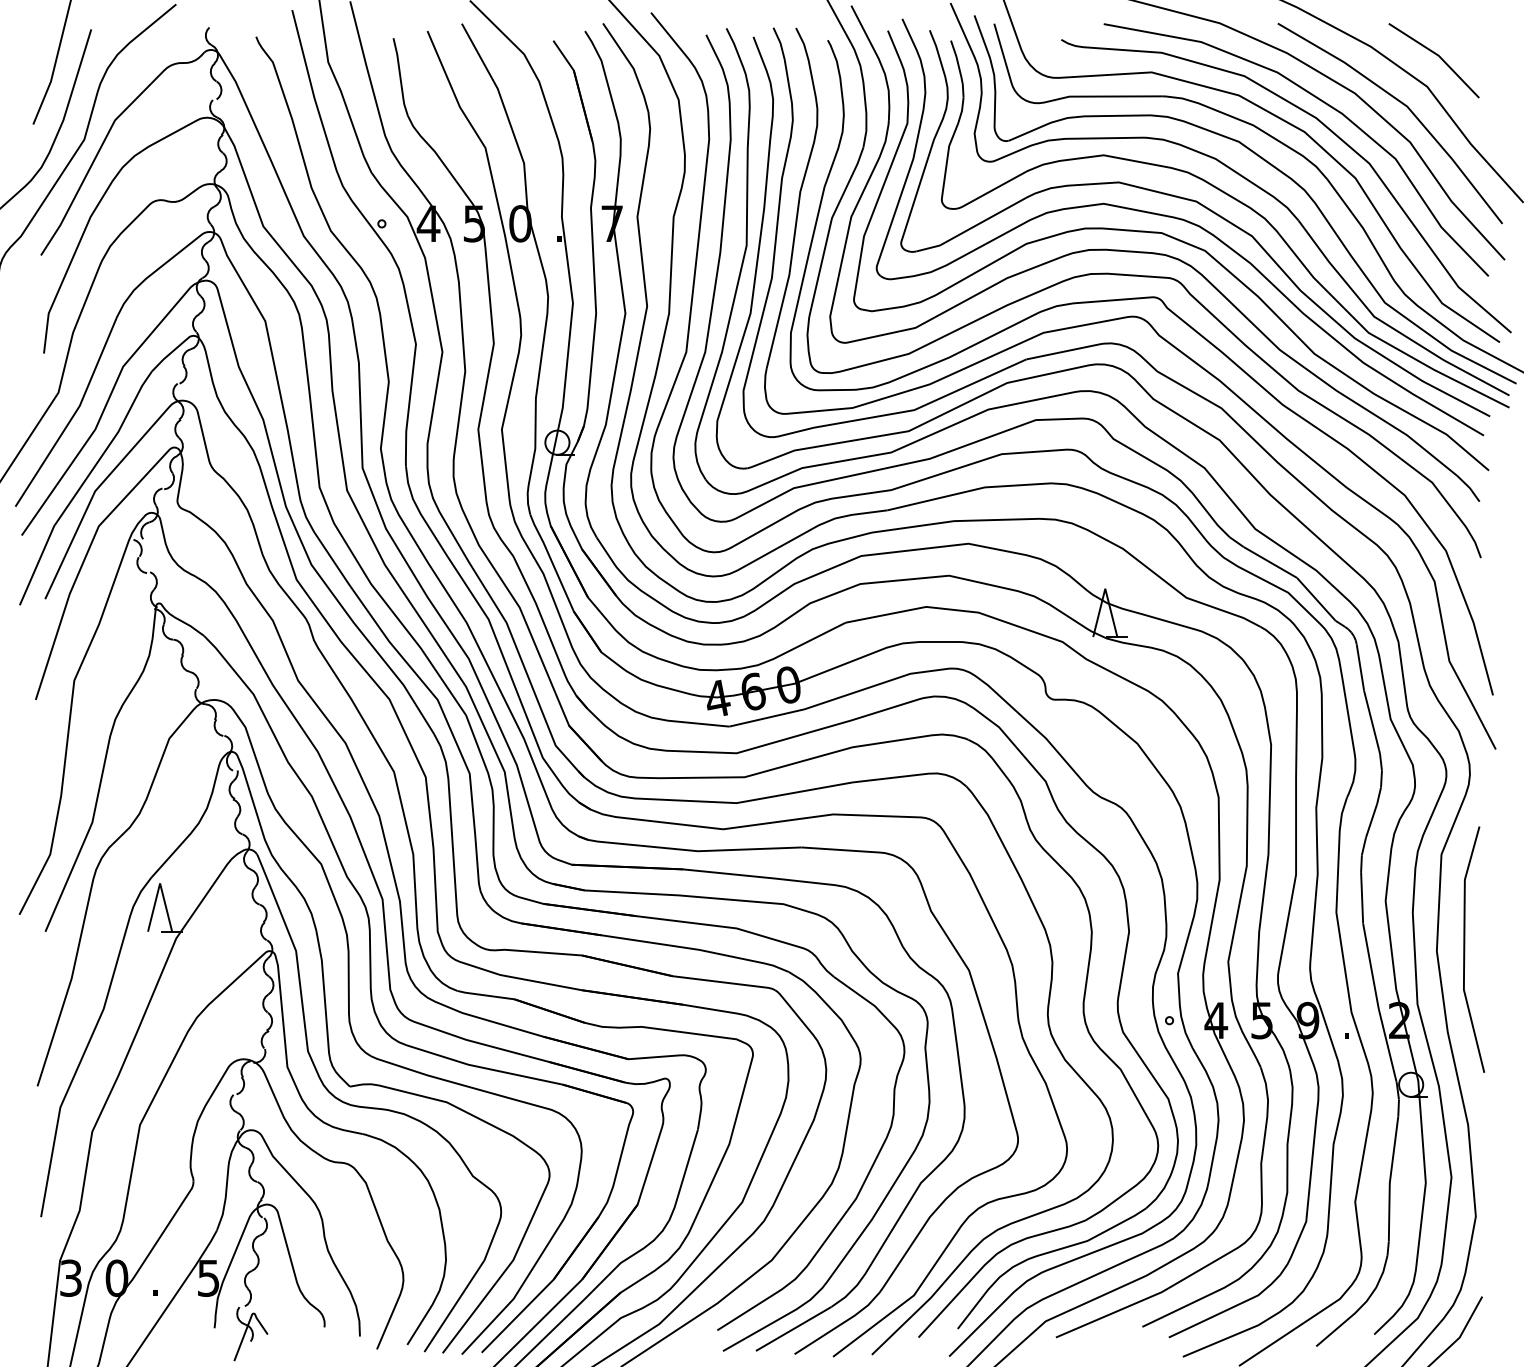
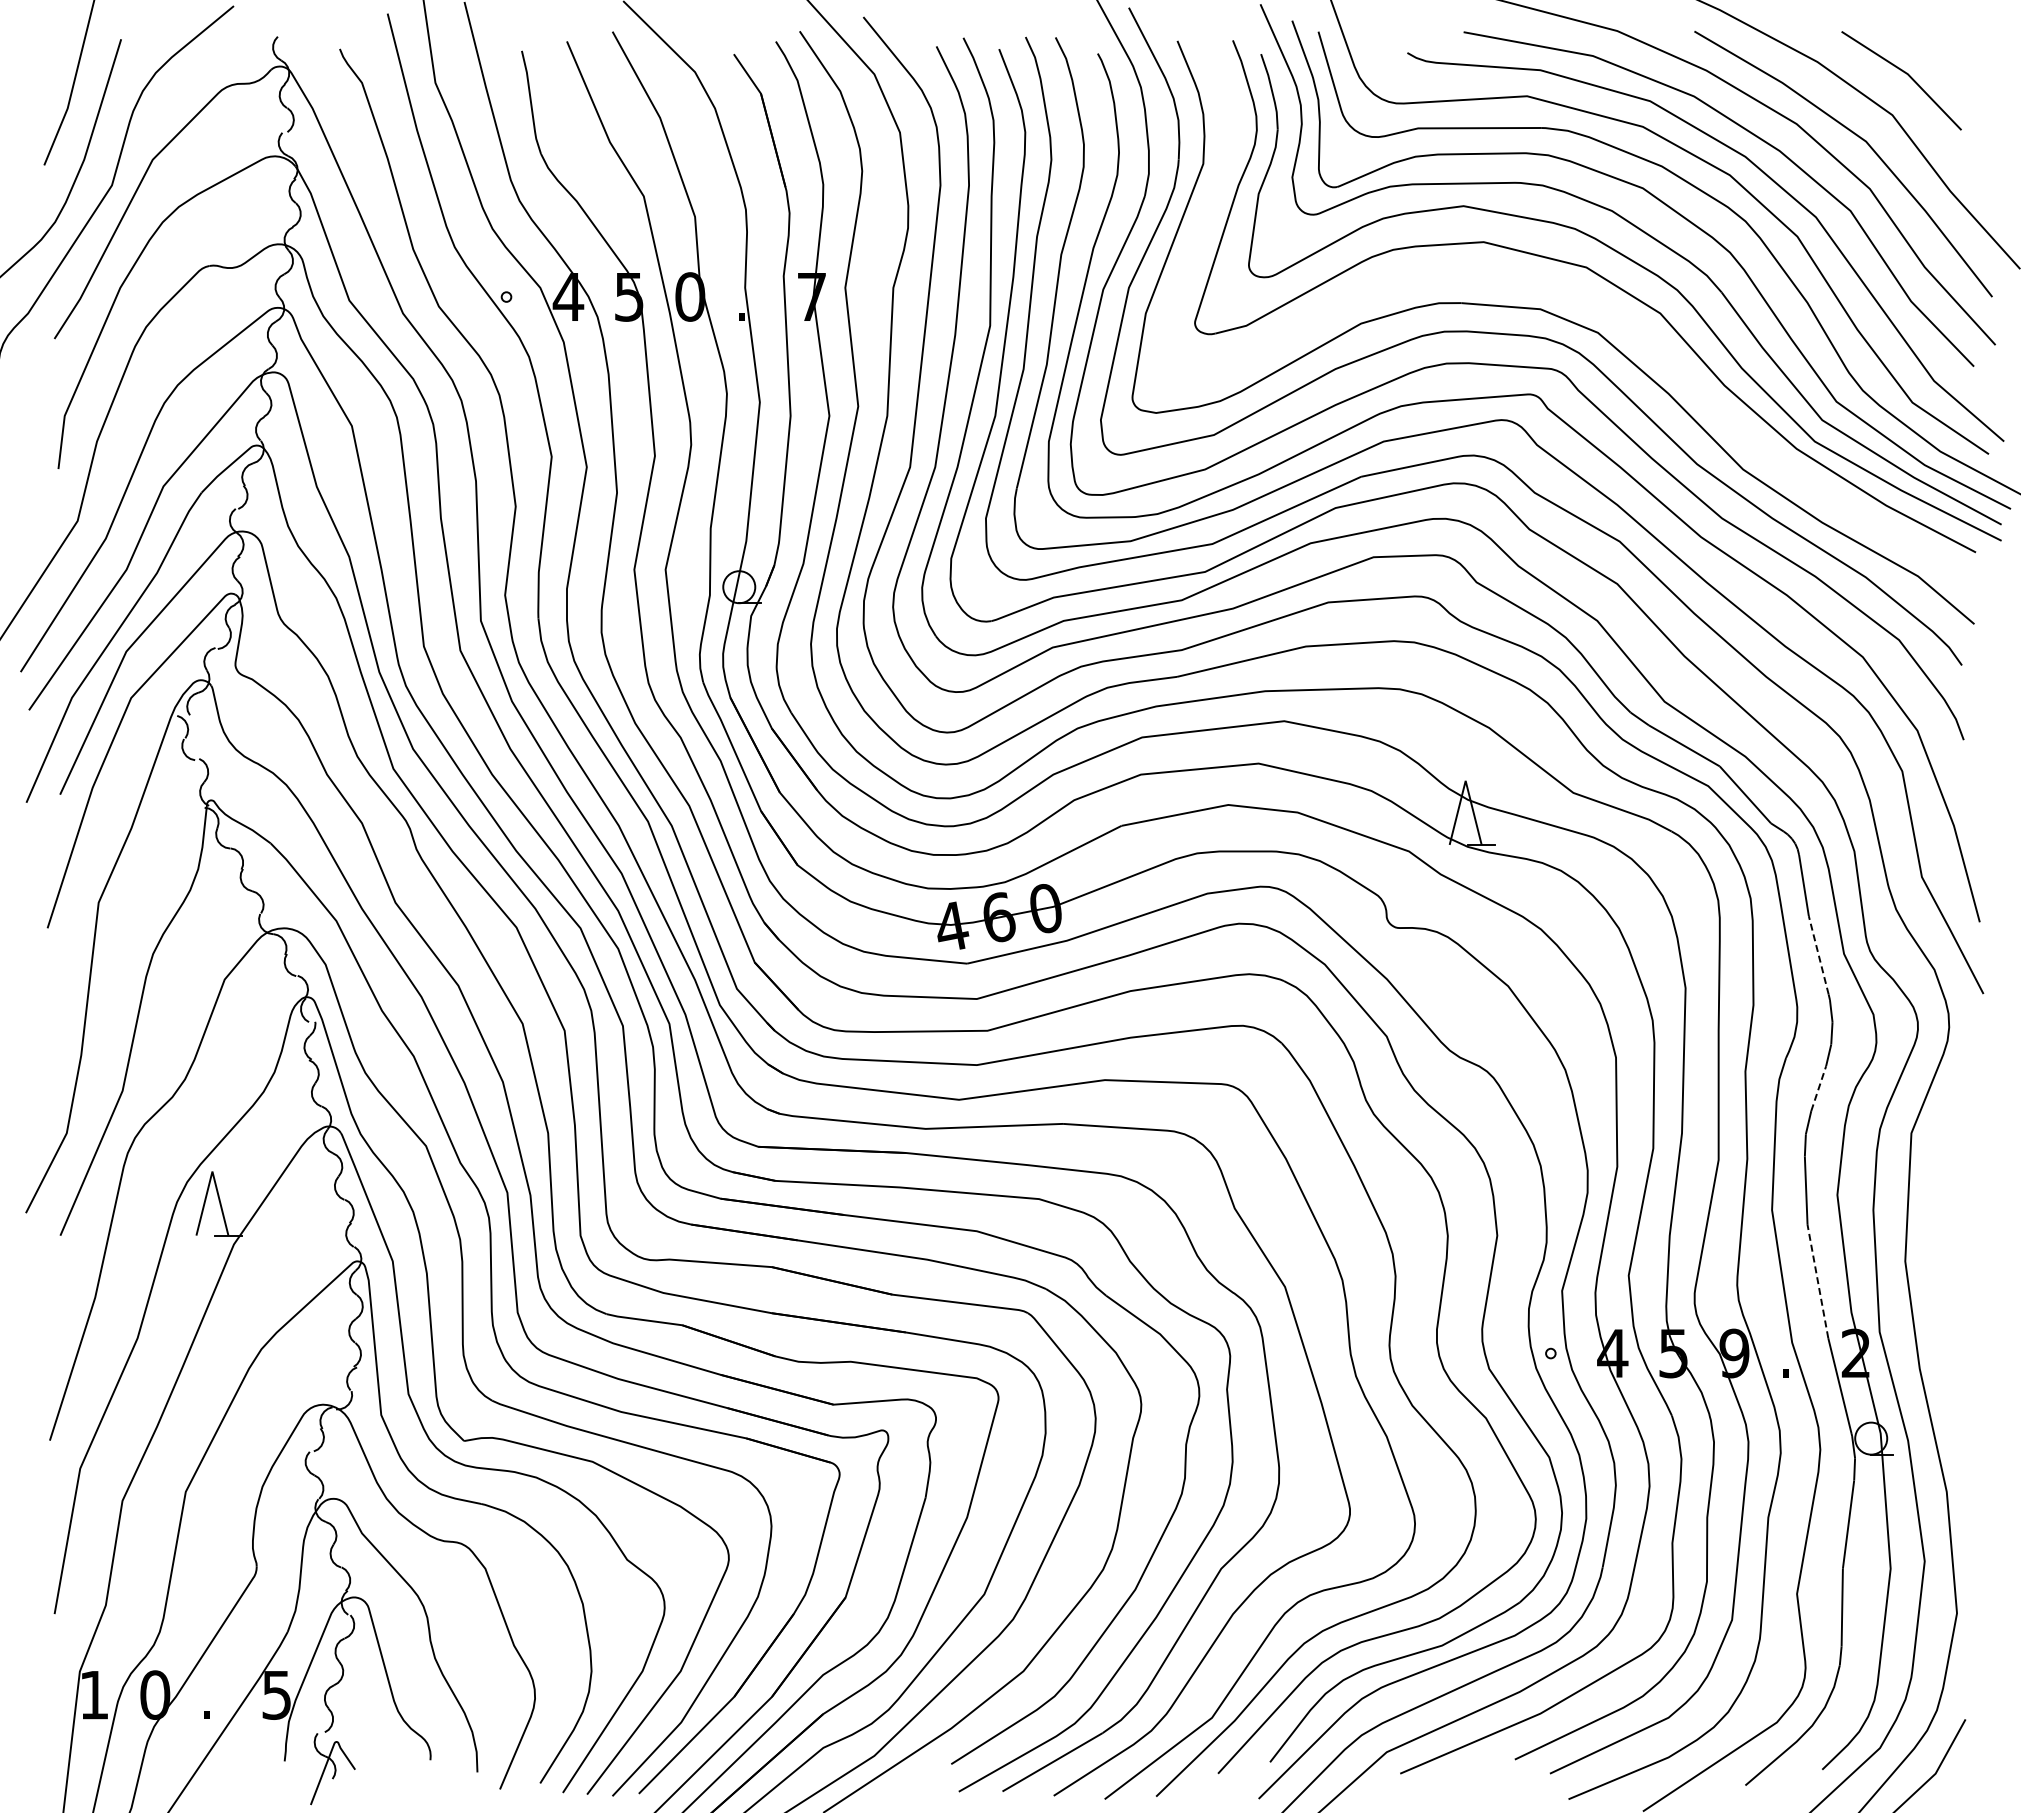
part: (1182, 220) -> (1567, 292), removed
line: (1371, 719) -> (1818, 954), solid -> dashed
line: (1371, 820) -> (1818, 1088), solid -> dashed
line: (1464, 949) -> (1942, 1259), removed
line: (1370, 966) -> (1817, 1281), solid -> dashed
text: (71, 1277) -> (94, 1694), 3 -> 1

